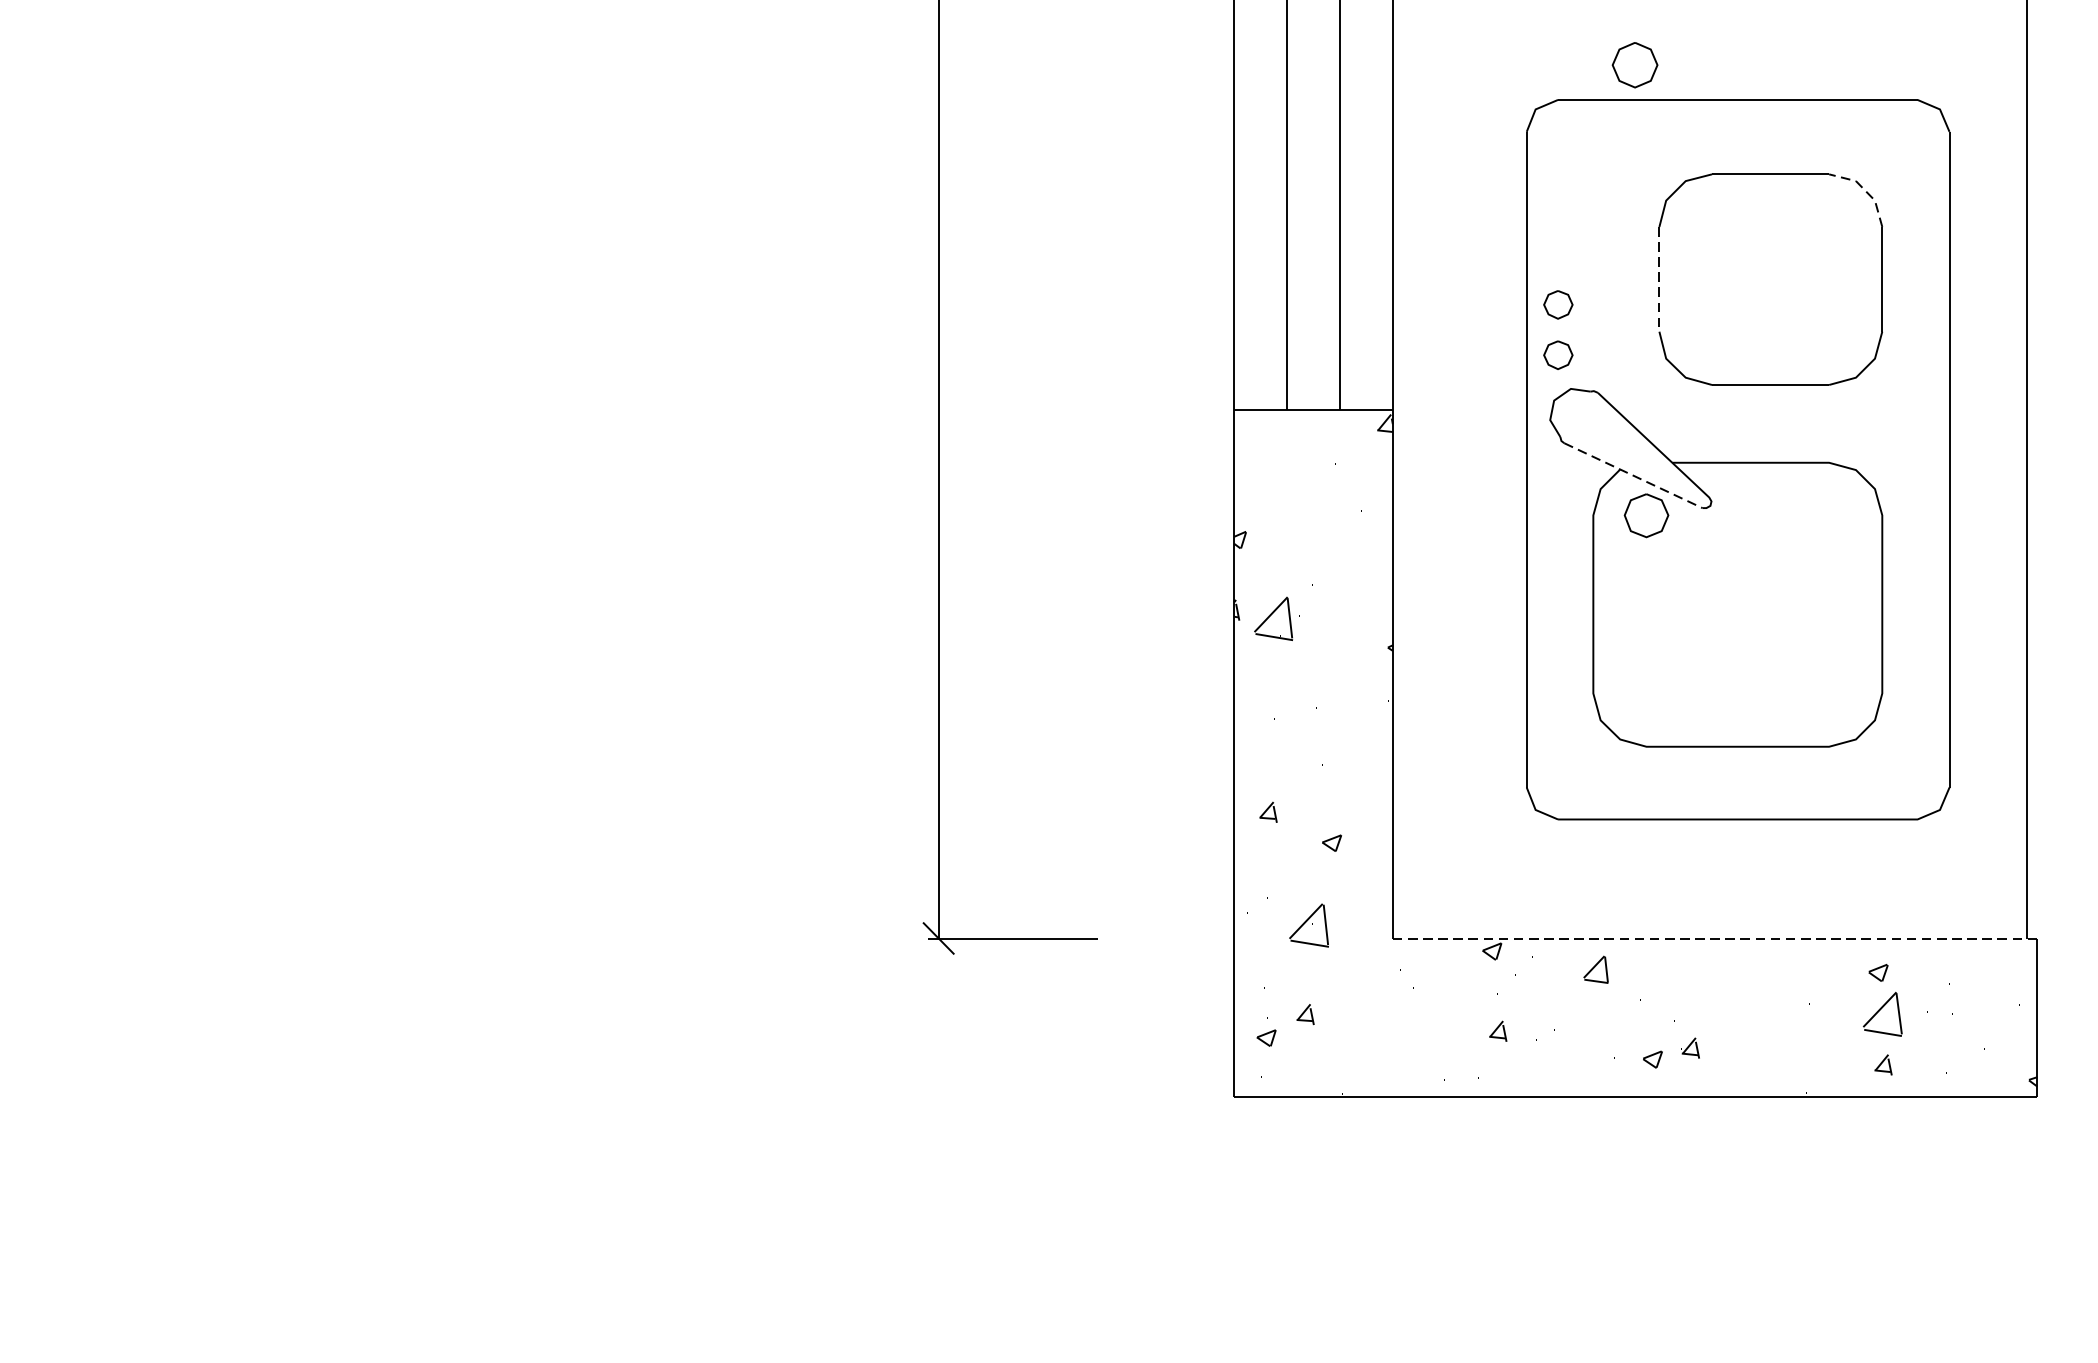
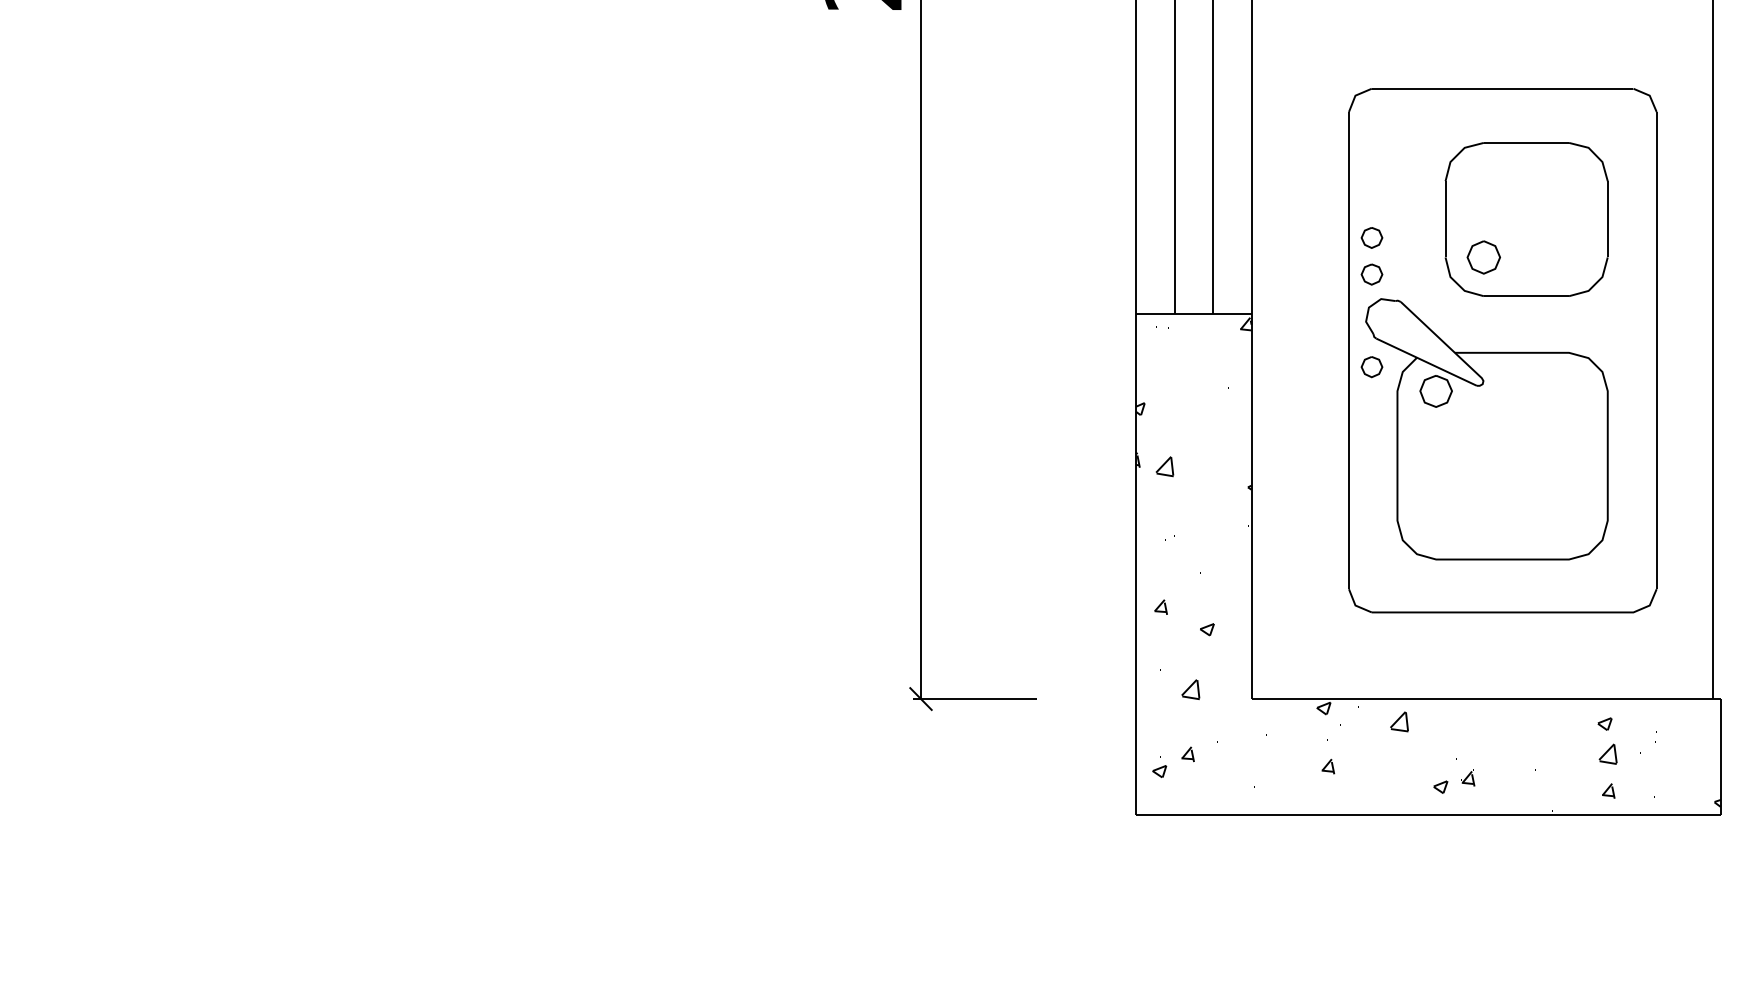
part: (1634, 65) -> (1483, 257), moved
line: (1864, 190) -> (1594, 154), dashed -> solid
line: (1659, 279) -> (1445, 219), dashed -> solid
line: (1633, 476) -> (1426, 362), dashed -> solid
part: (1557, 482) -> (1371, 367), added
part: (1273, 618) -> (1164, 466), size x0.62
part: (1308, 925) -> (1190, 689), size x0.62
line: (1715, 939) -> (1486, 699), dashed -> solid
part: (1881, 1013) -> (1607, 753), size x0.62

